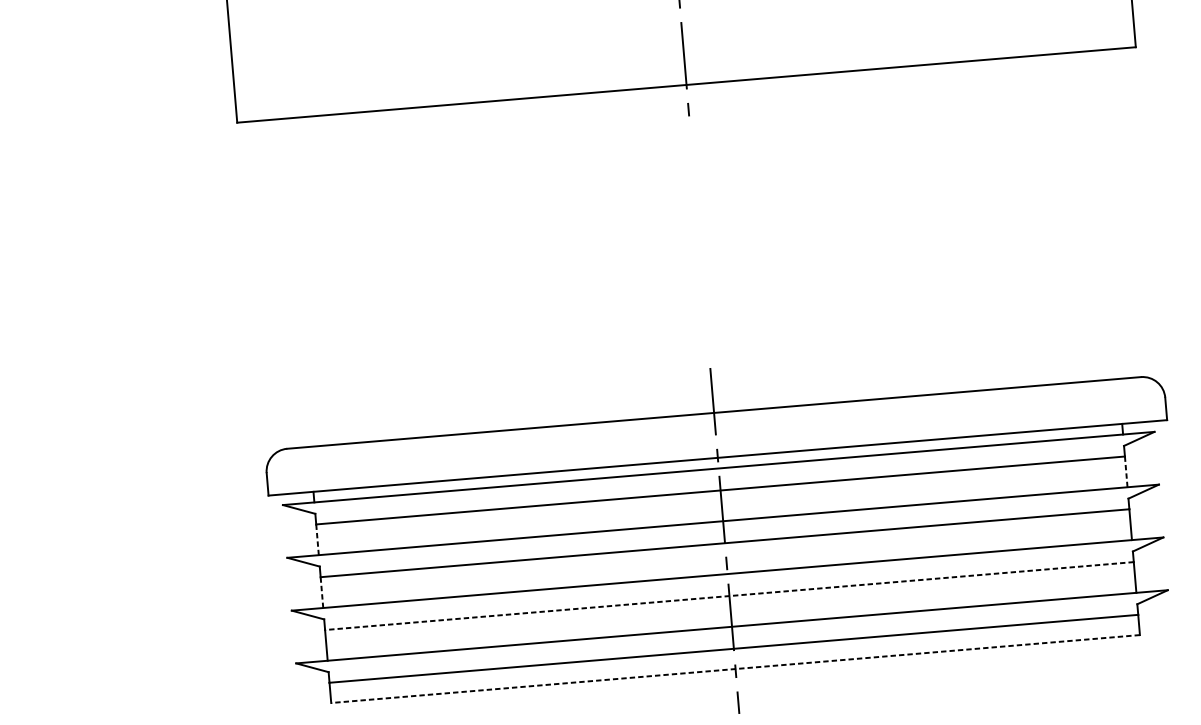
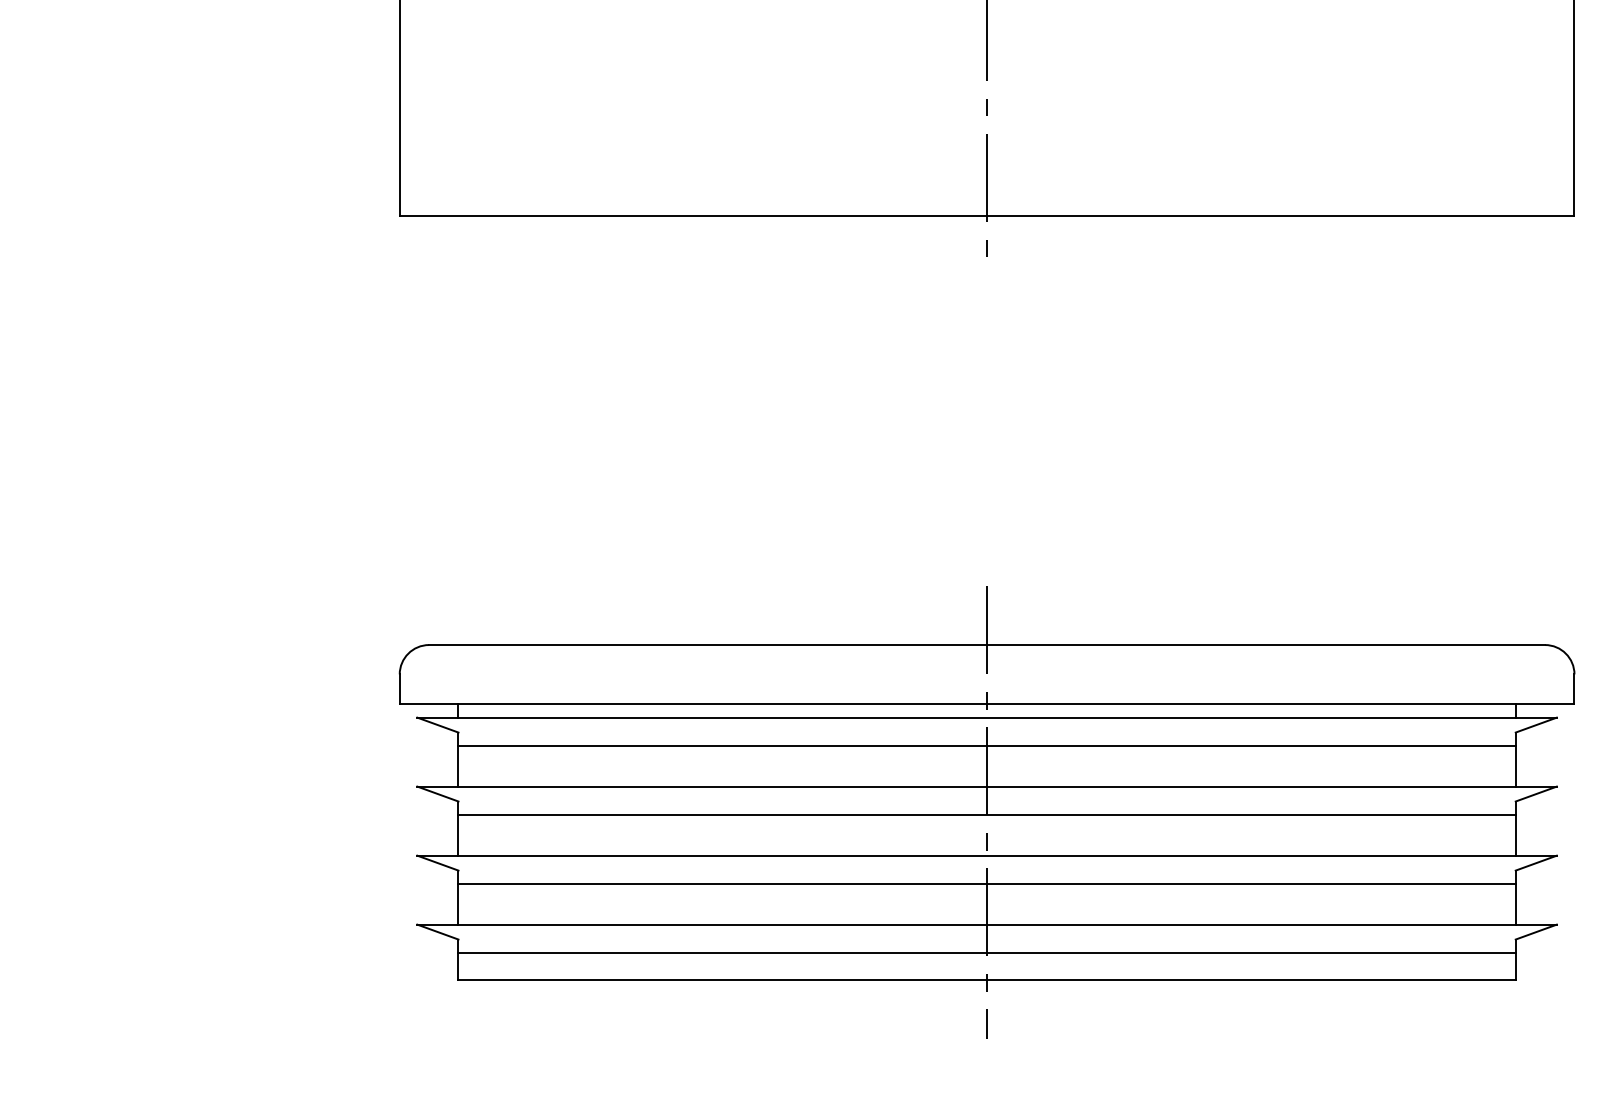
line: (1126, 472) -> (1515, 767), dashed -> solid
line: (317, 539) -> (458, 766), dashed -> solid
line: (321, 592) -> (458, 835), dashed -> solid
line: (729, 596) -> (987, 884), dashed -> solid
line: (735, 668) -> (987, 979), dashed -> solid

